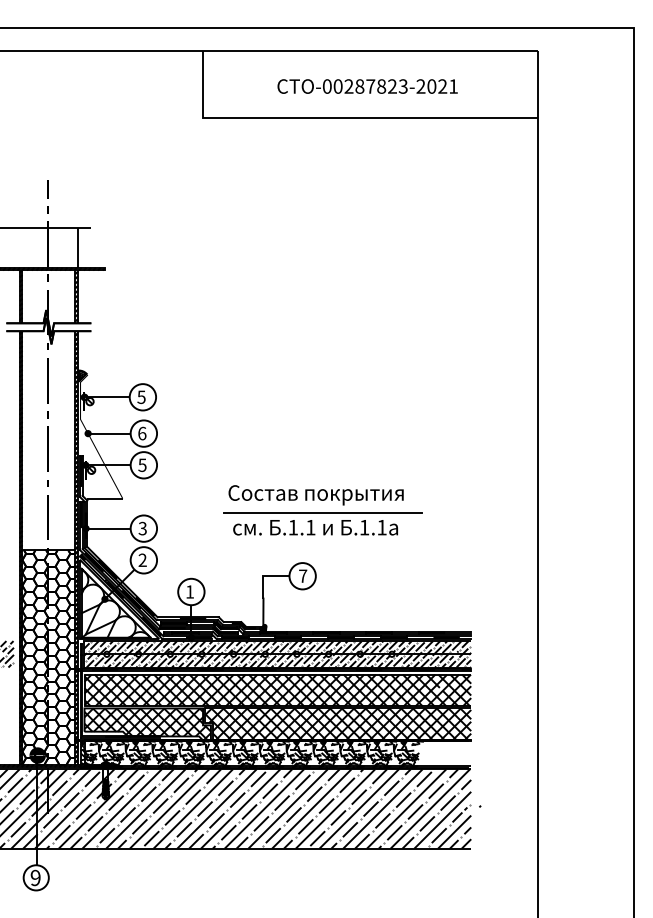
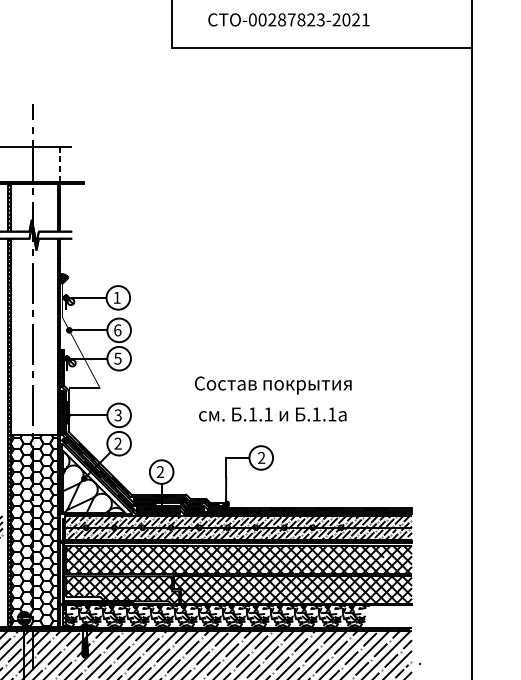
text: (367, 86) -> (288, 19), moved
line: (77, 248) -> (59, 164), solid -> dashed
text: (141, 397) -> (117, 298), 5 -> 1
line: (323, 512) -> (279, 400), removed
text: (303, 575) -> (261, 457), 7 -> 2
text: (190, 591) -> (160, 471), 1 -> 2

